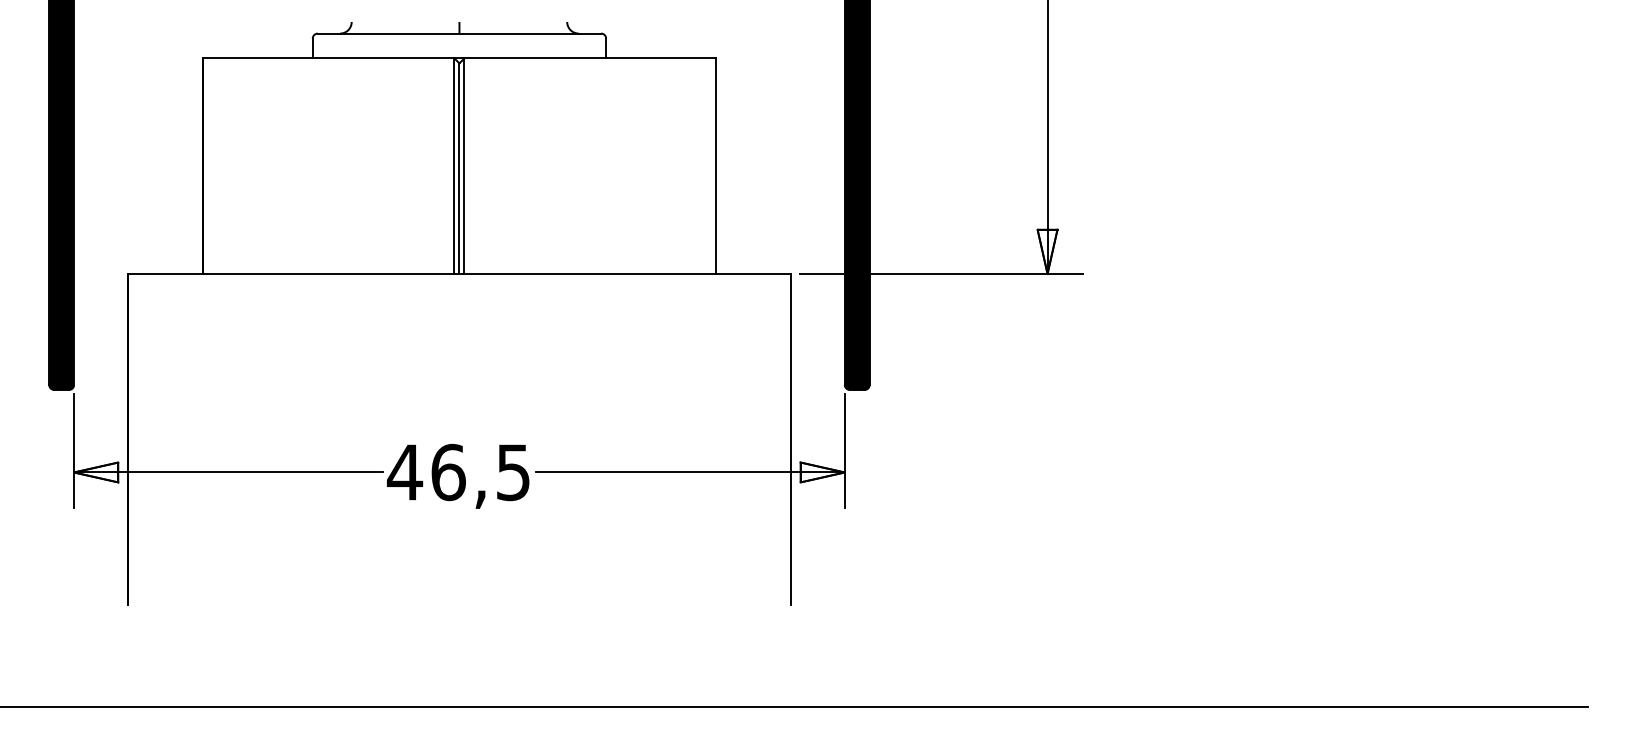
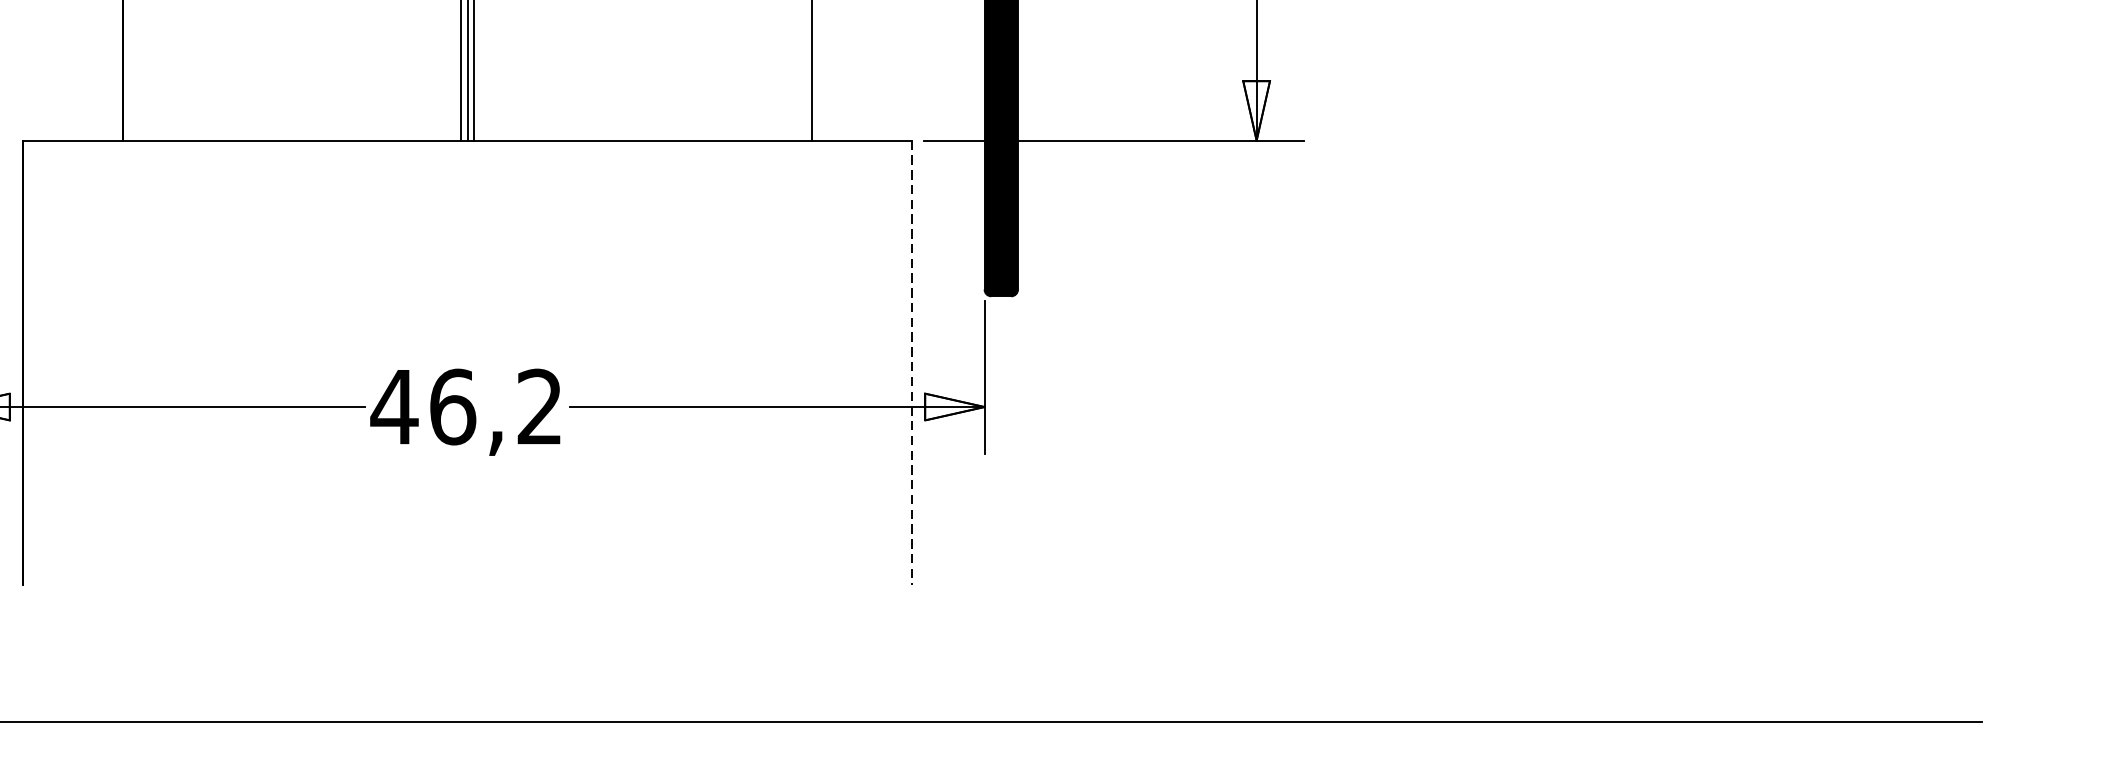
line: (790, 439) -> (911, 362), solid -> dashed
text: (513, 472) -> (540, 407), 46,5 -> 46,2

